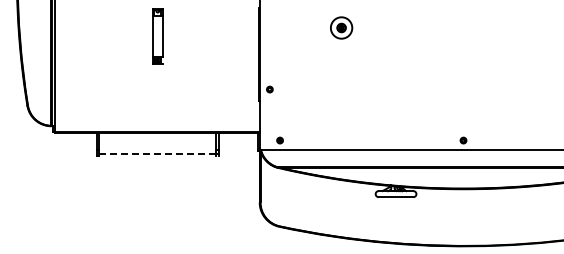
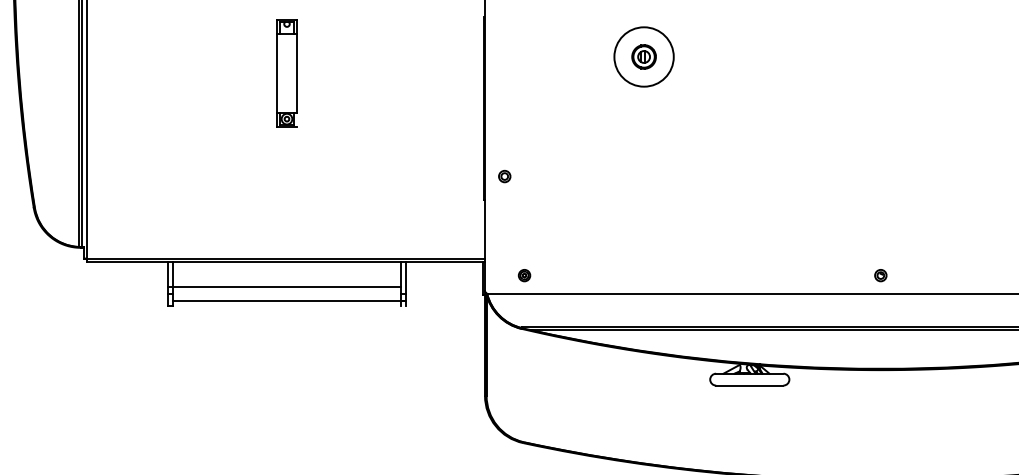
part: (341, 27) -> (643, 55), size x1.43
line: (156, 146) -> (284, 287), added
line: (159, 153) -> (290, 300), dashed -> solid

